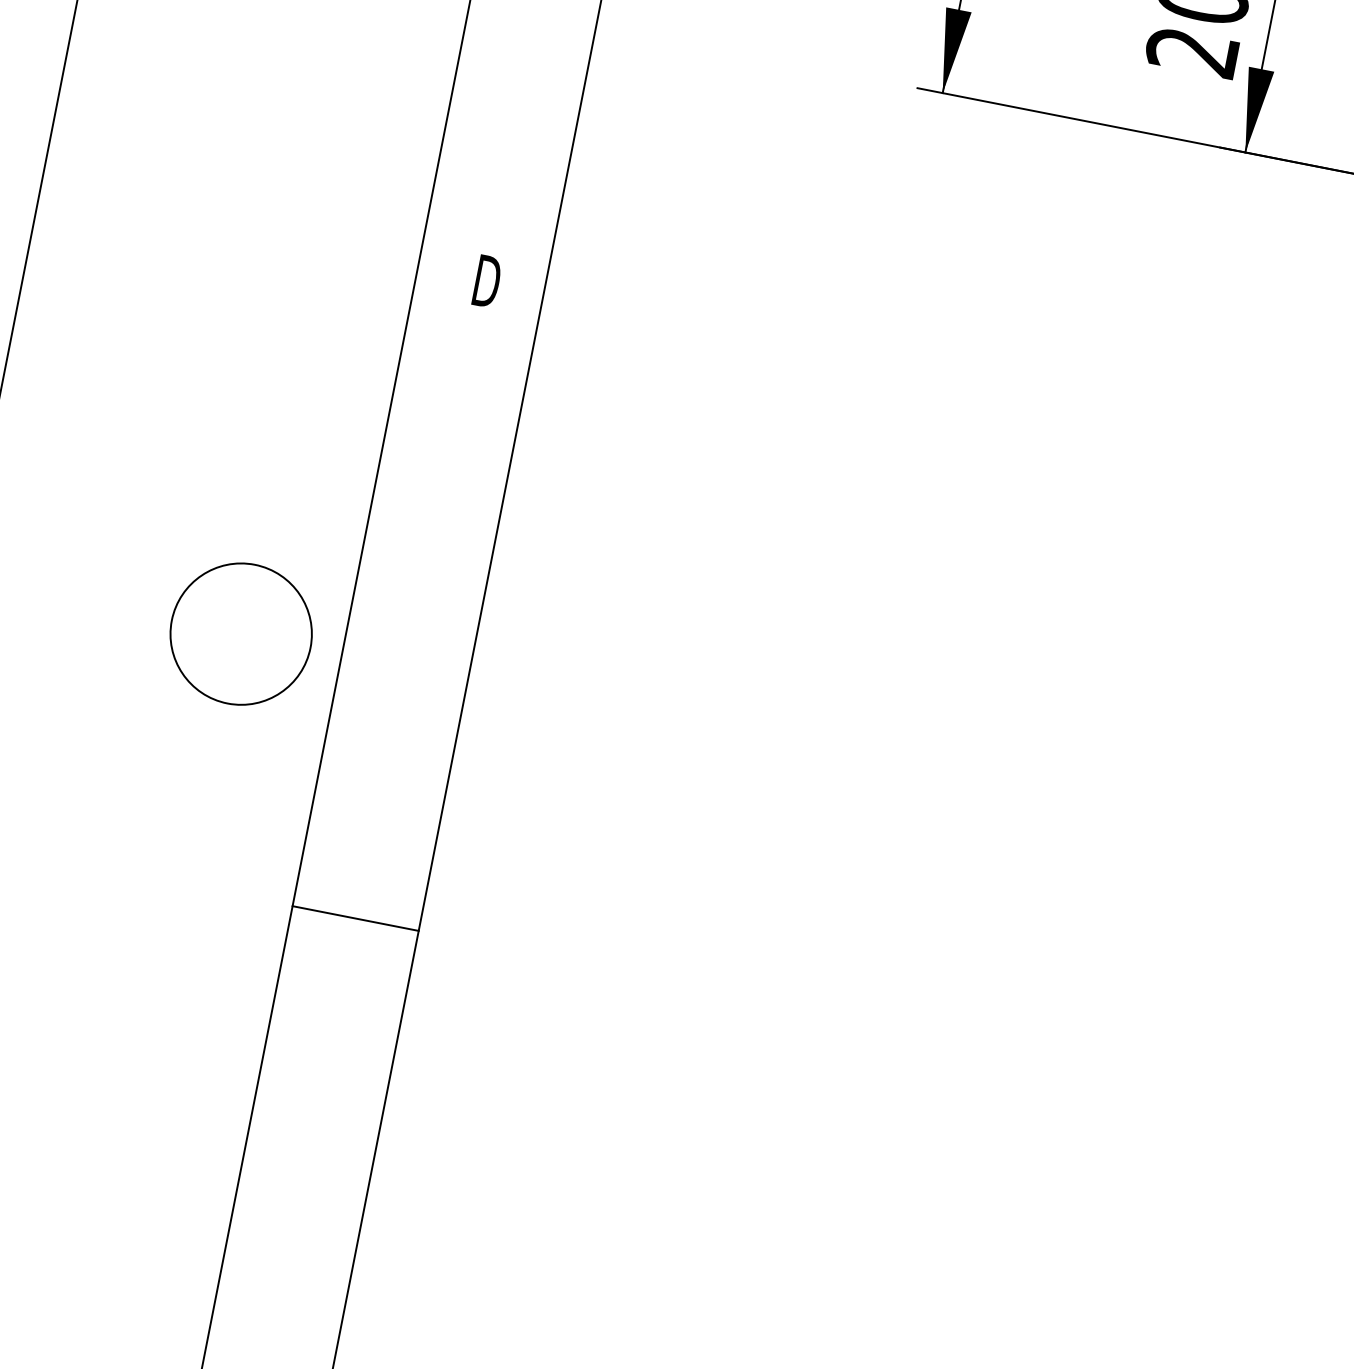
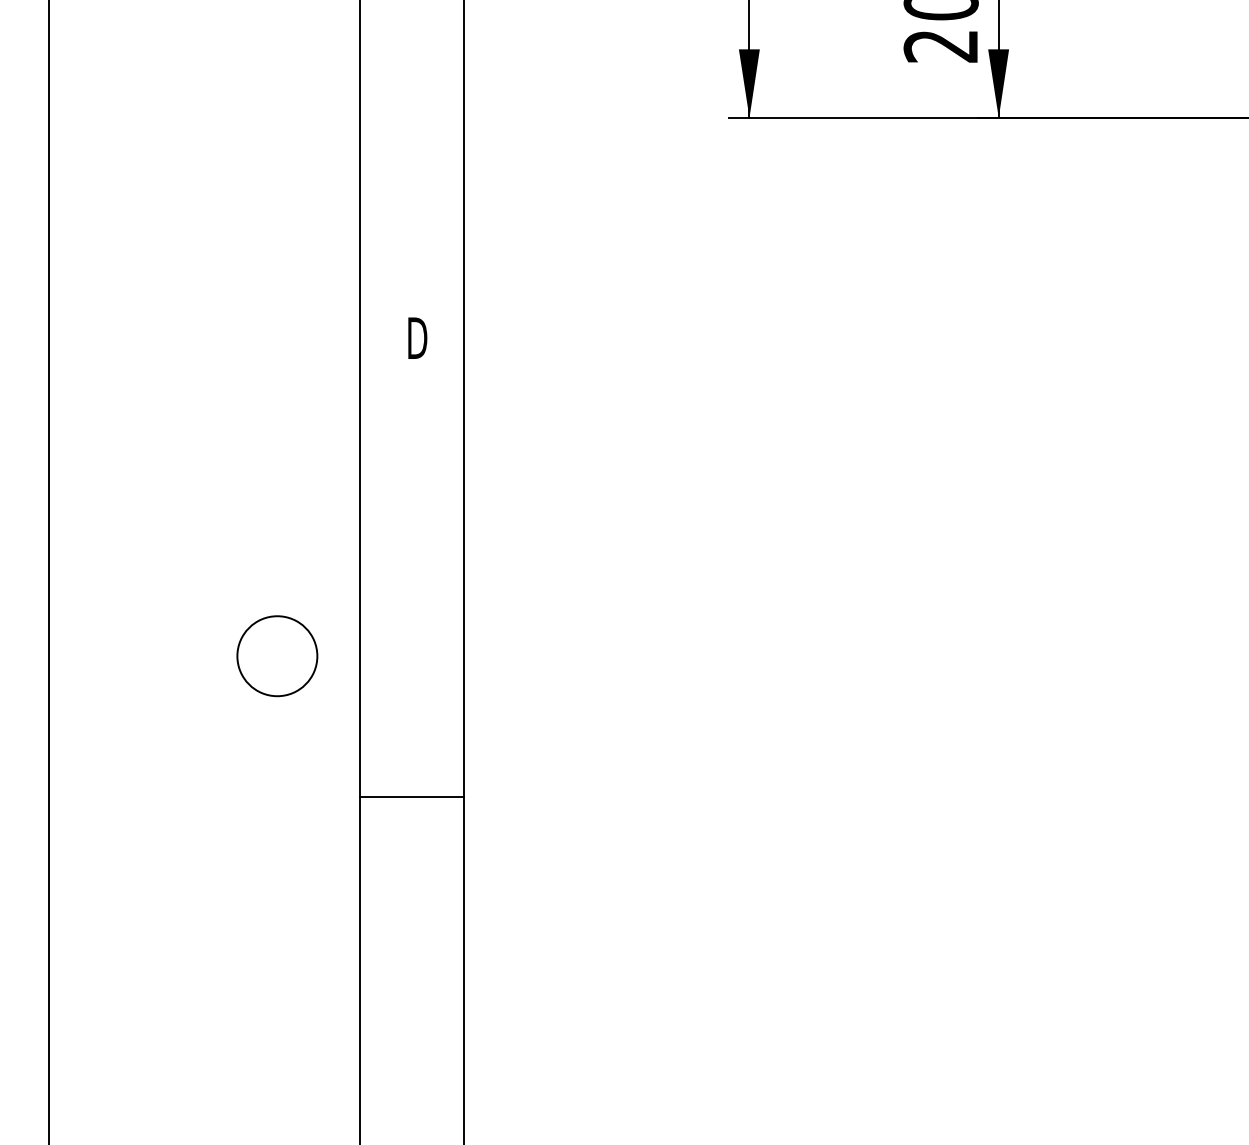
circle: (241, 634) -> (277, 656), size x0.7
line: (355, 918) -> (412, 796), moved

